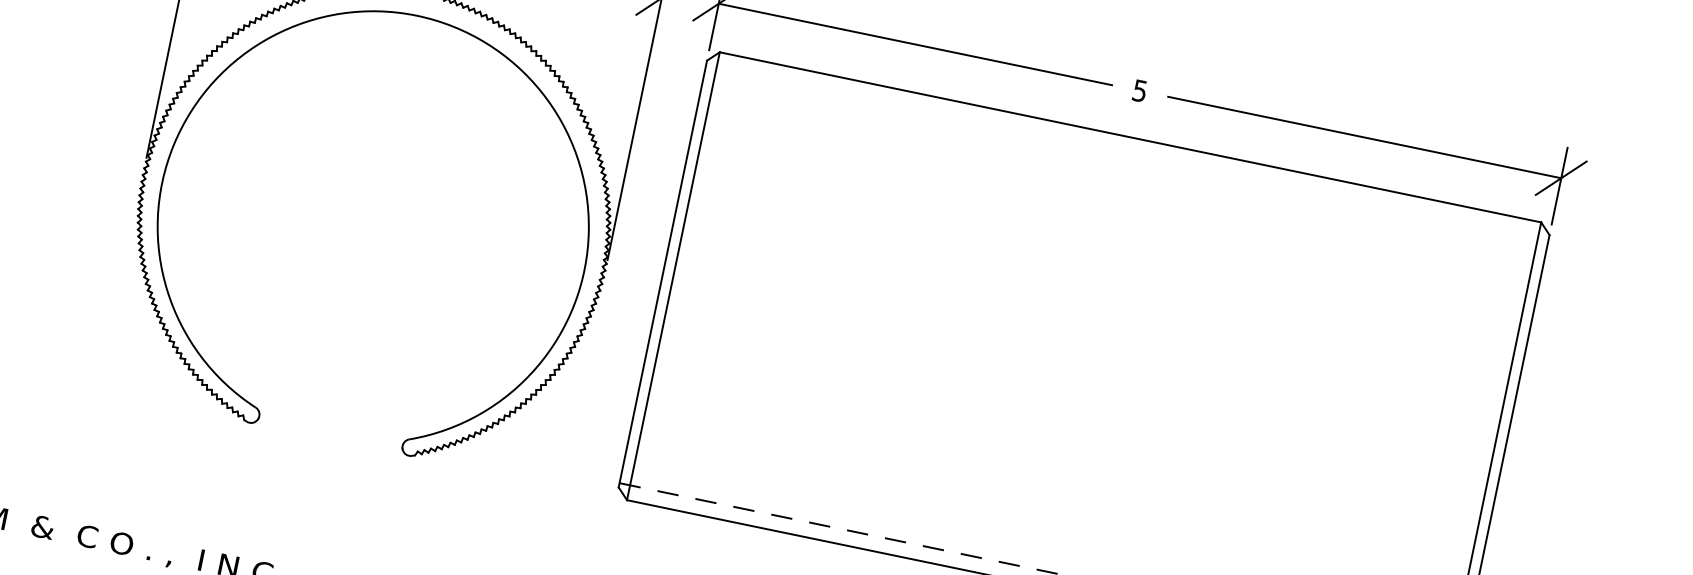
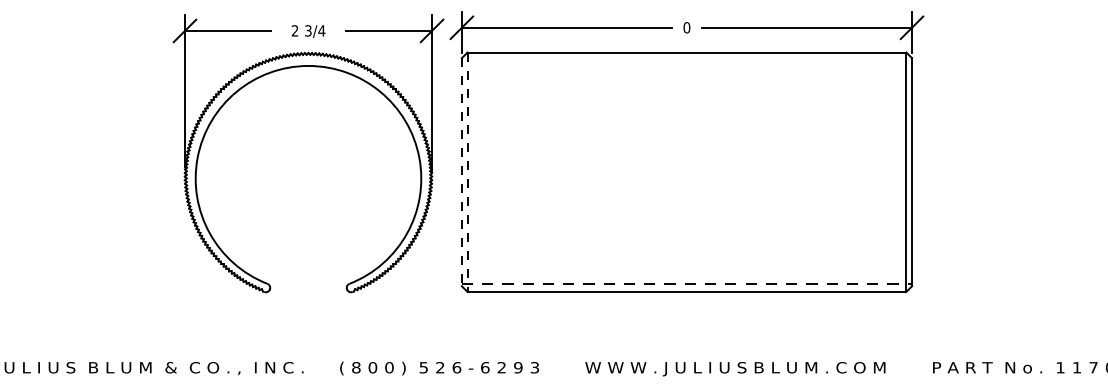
text: (1139, 90) -> (686, 27), 5 -> 0
line: (662, 274) -> (461, 172), solid -> dashed
line: (673, 276) -> (467, 172), solid -> dashed

